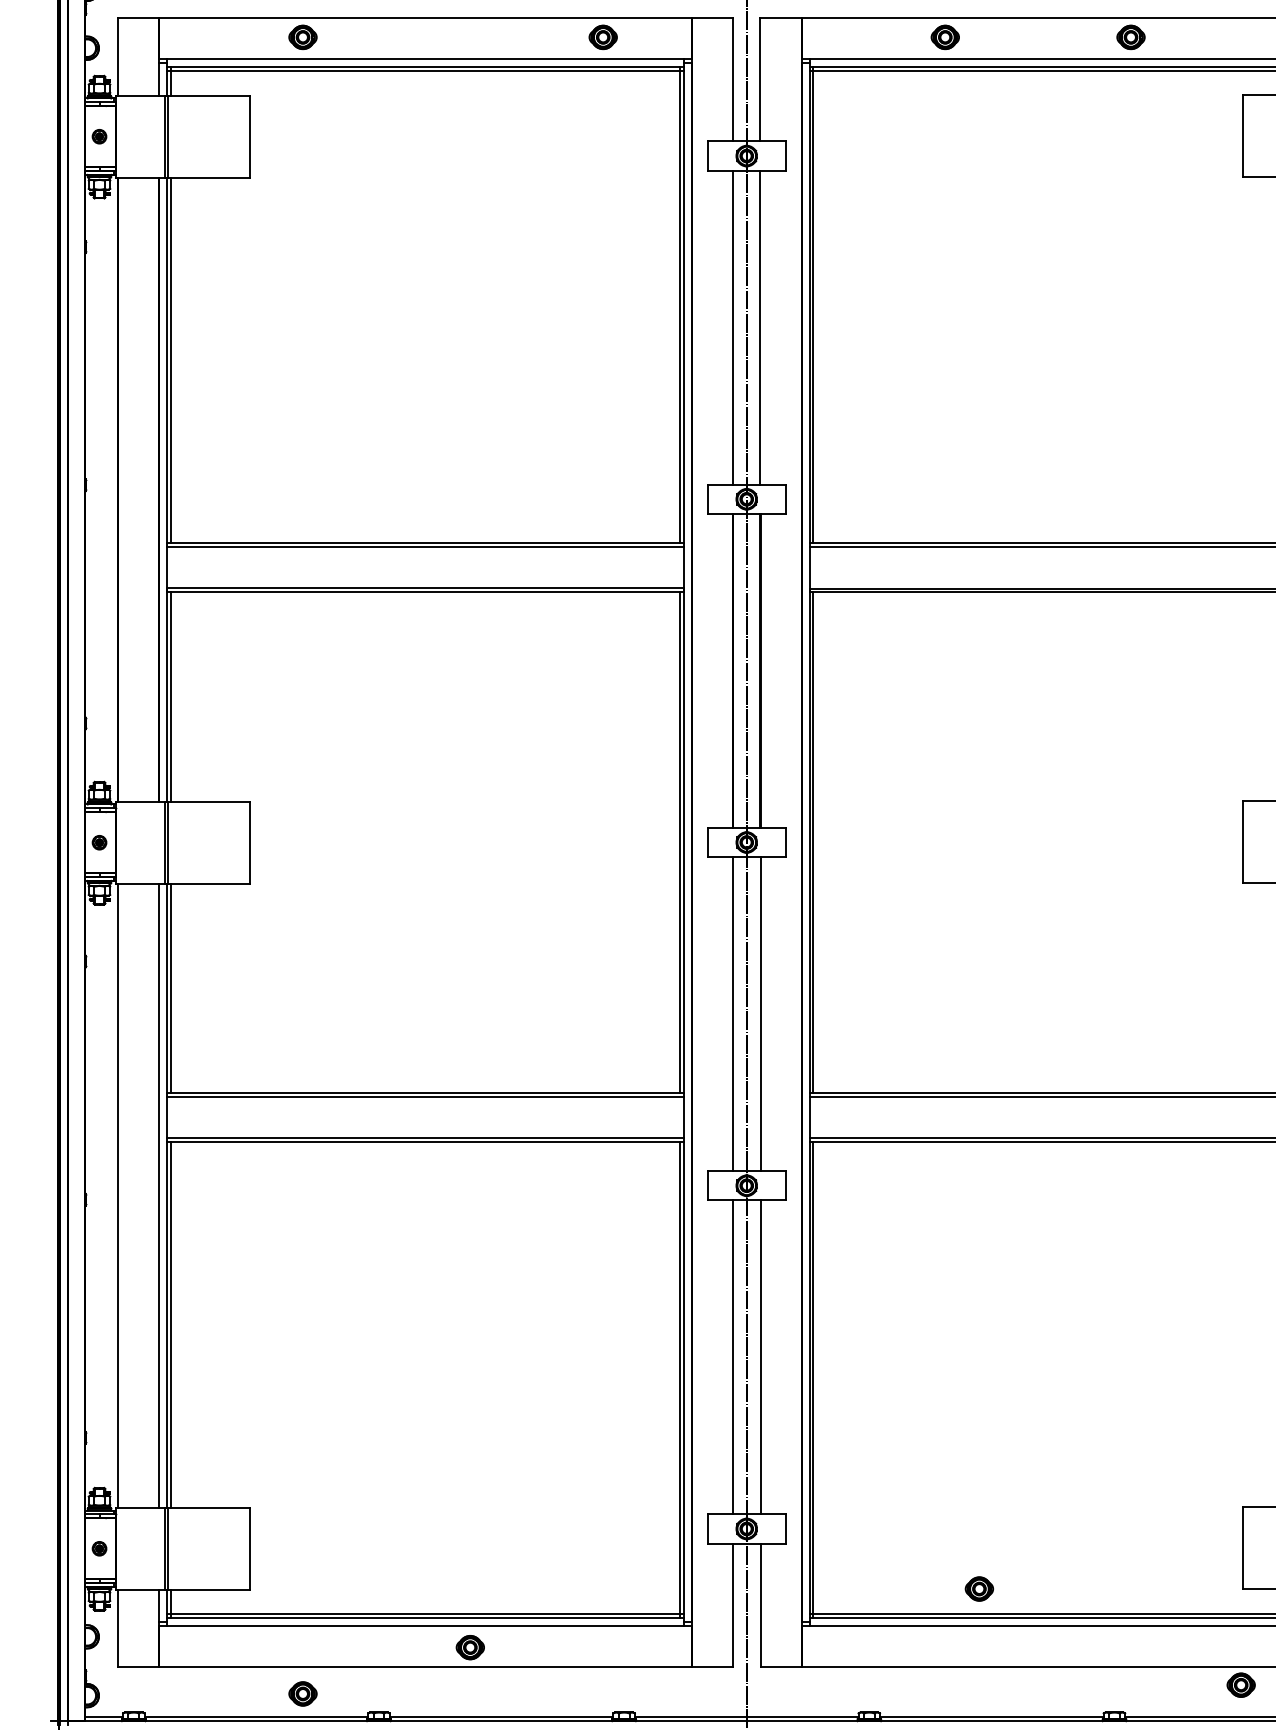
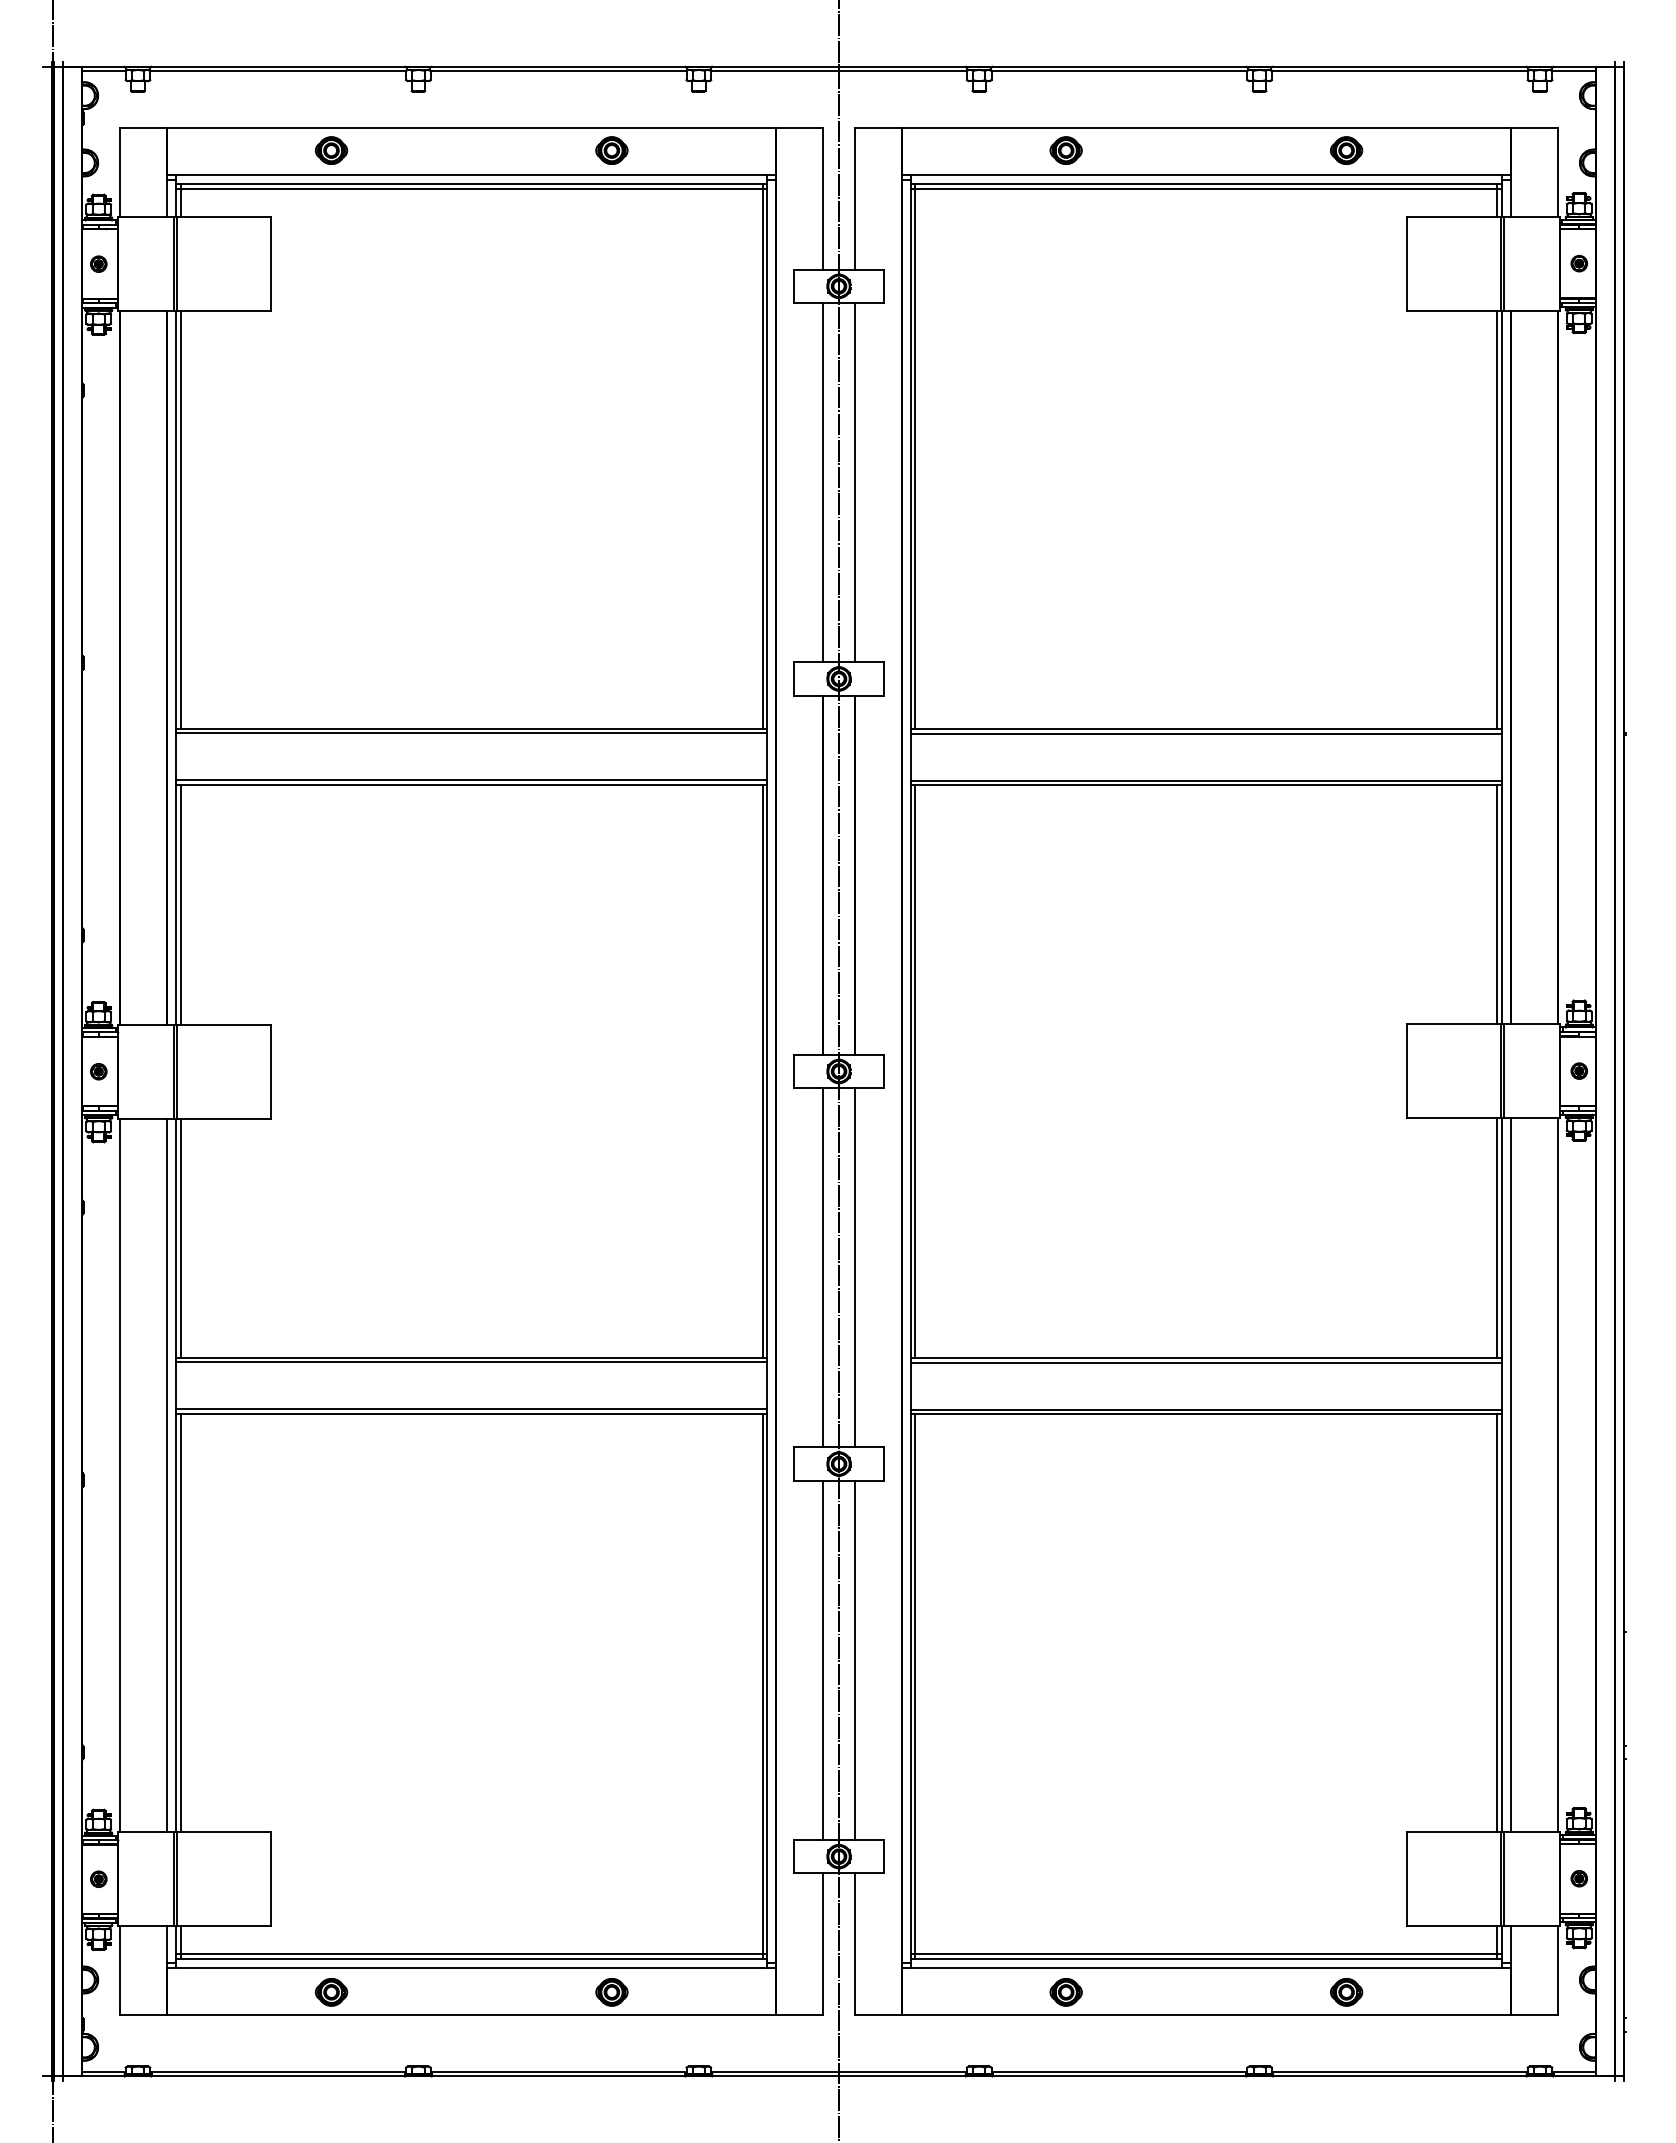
part: (602, 37) -> (611, 150), moved
part: (1130, 37) -> (1346, 150), moved
part: (978, 1589) -> (1065, 1992), moved
part: (469, 1647) -> (611, 1992), moved
part: (1241, 1685) -> (1346, 1992), moved
part: (303, 1694) -> (331, 1992), moved

